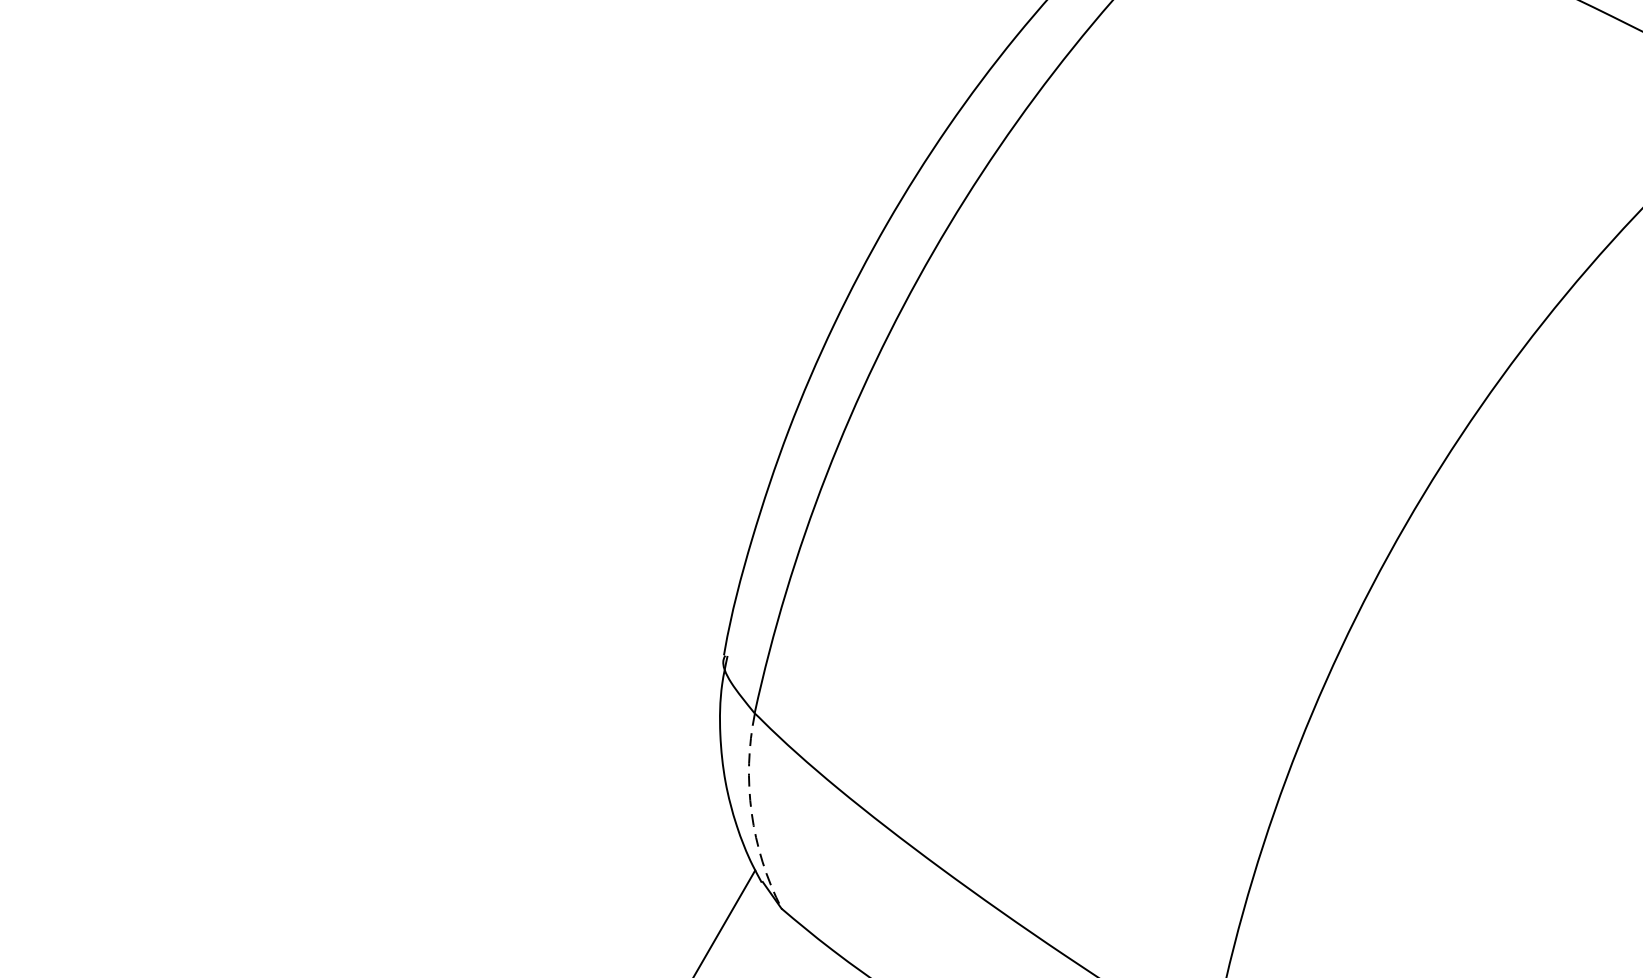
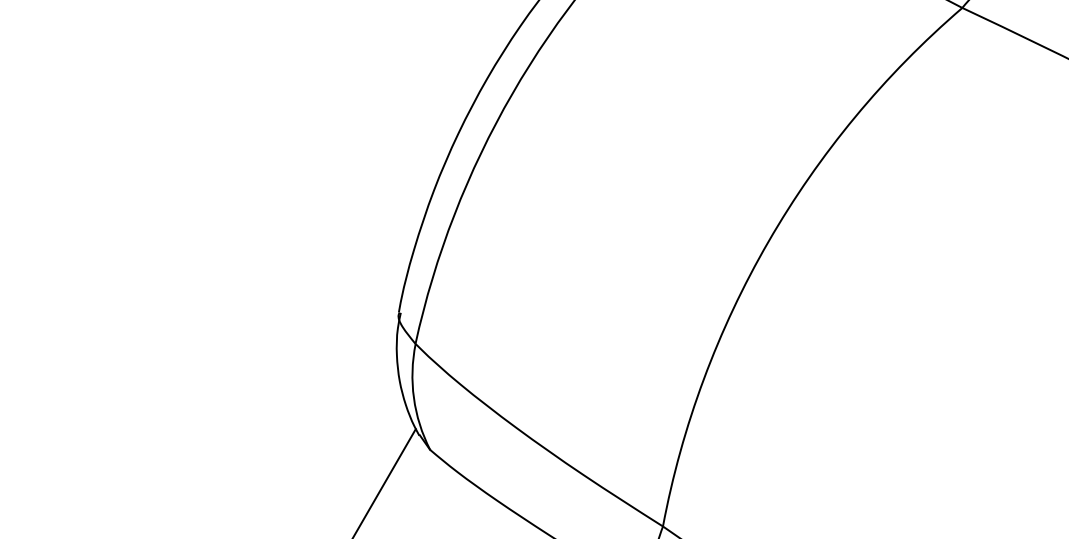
arc: (750, 813) -> (413, 398), dashed -> solid

